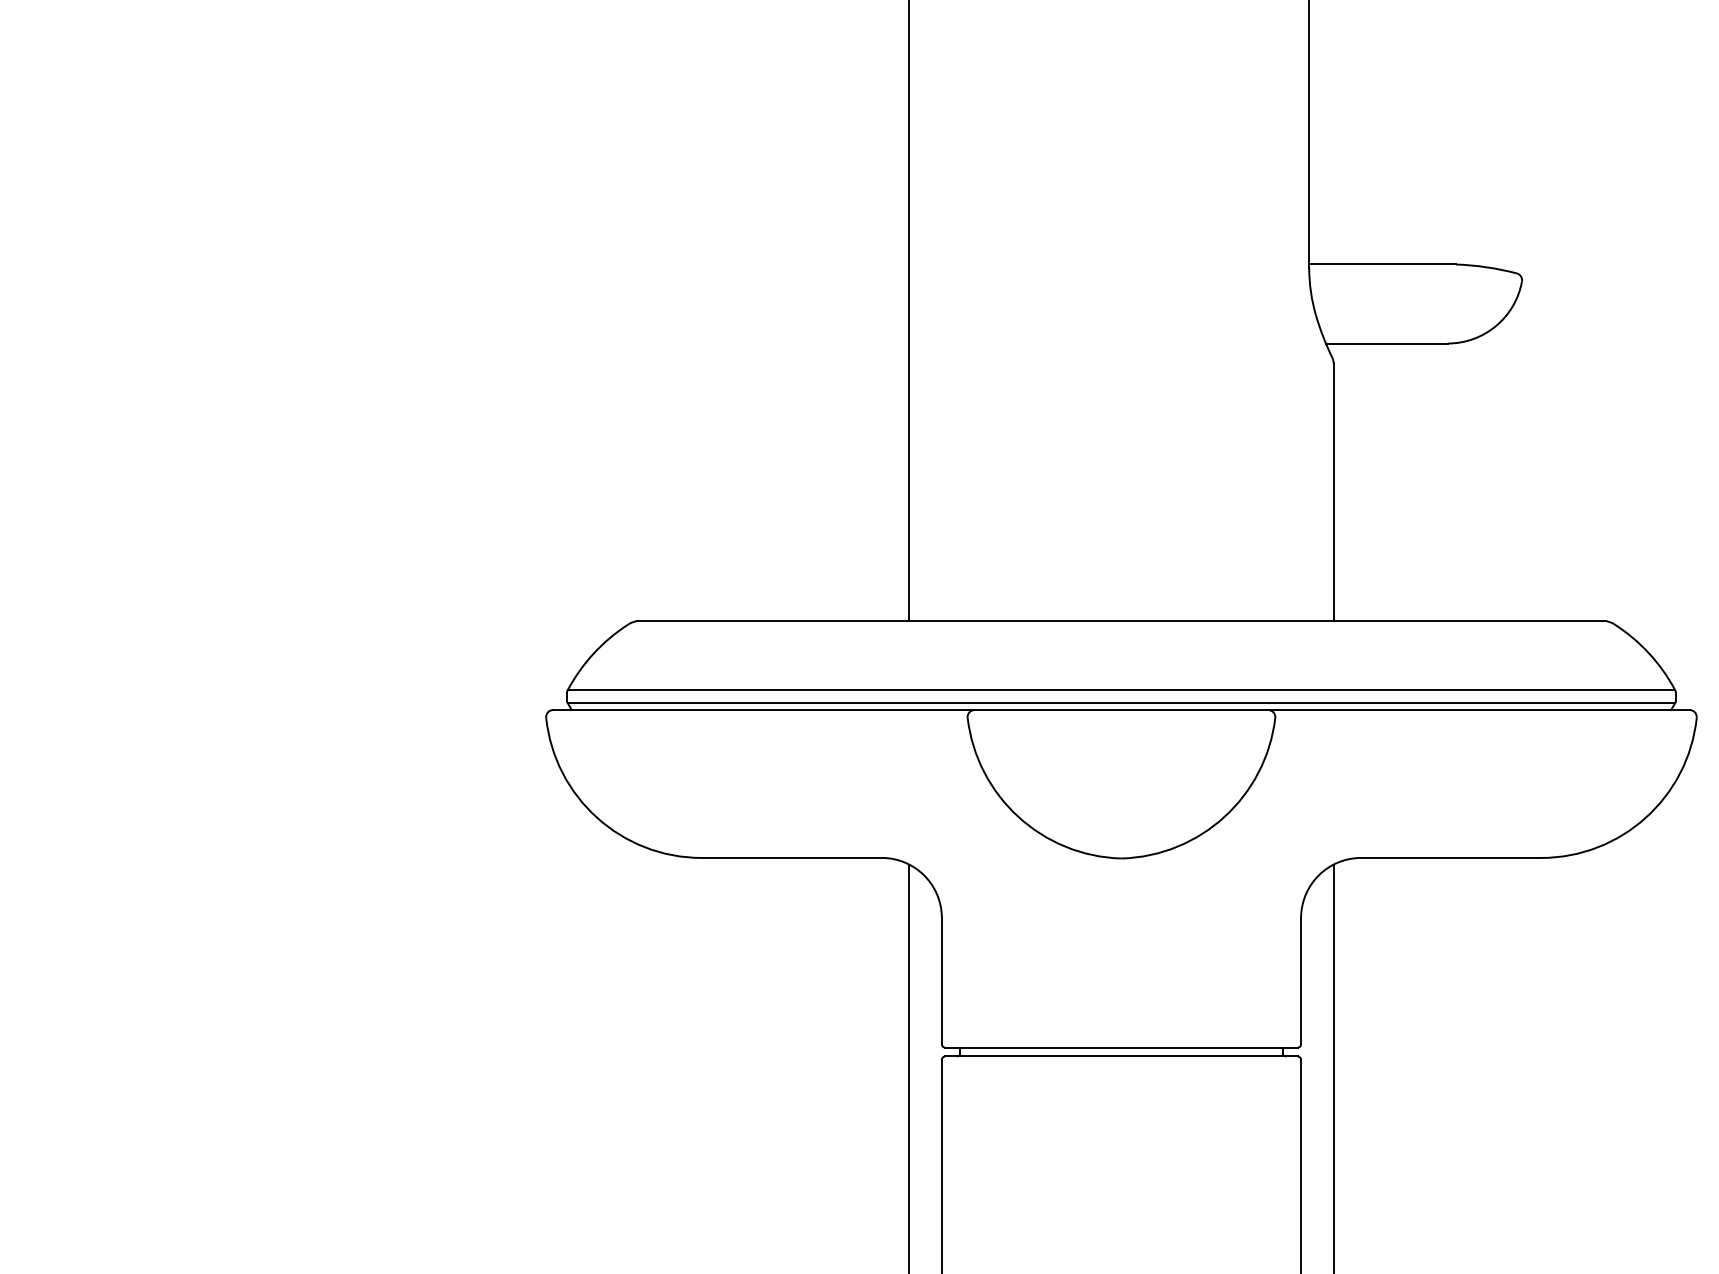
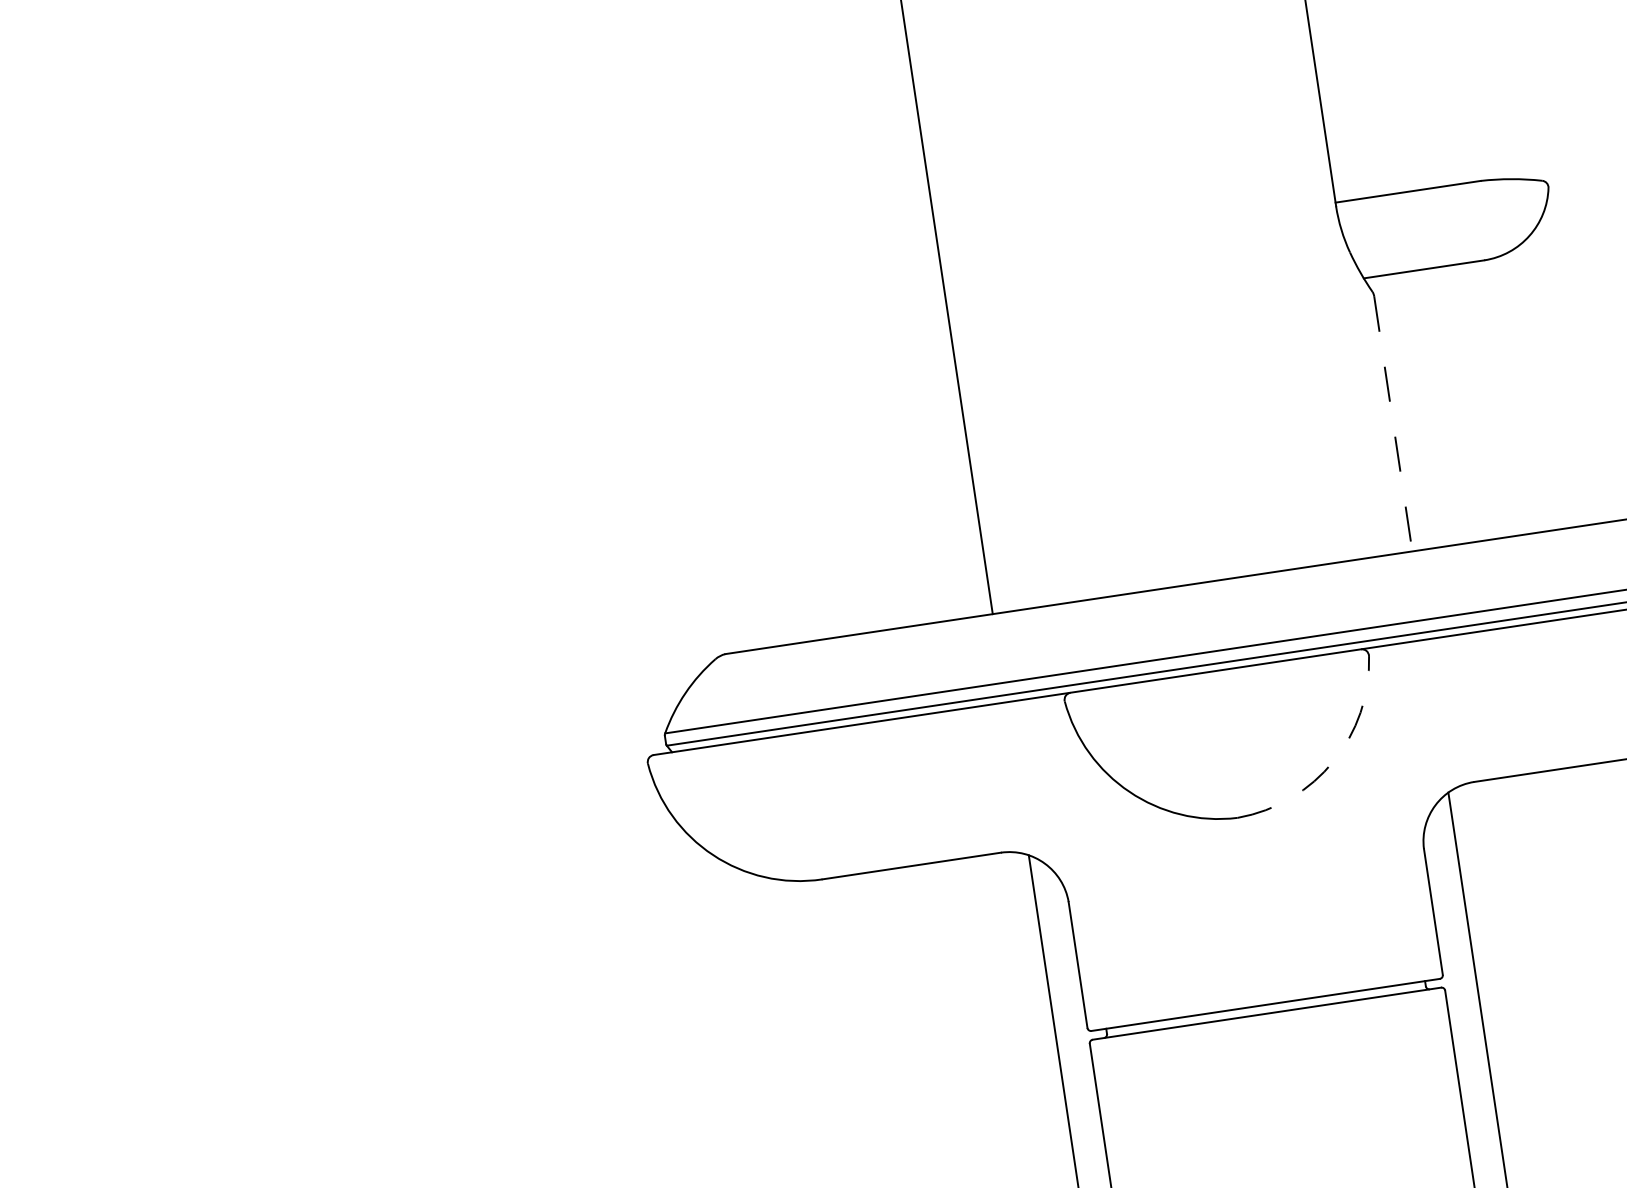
line: (1333, 492) -> (1393, 424), solid -> dashed
arc: (1224, 816) -> (1333, 761), solid -> dashed

